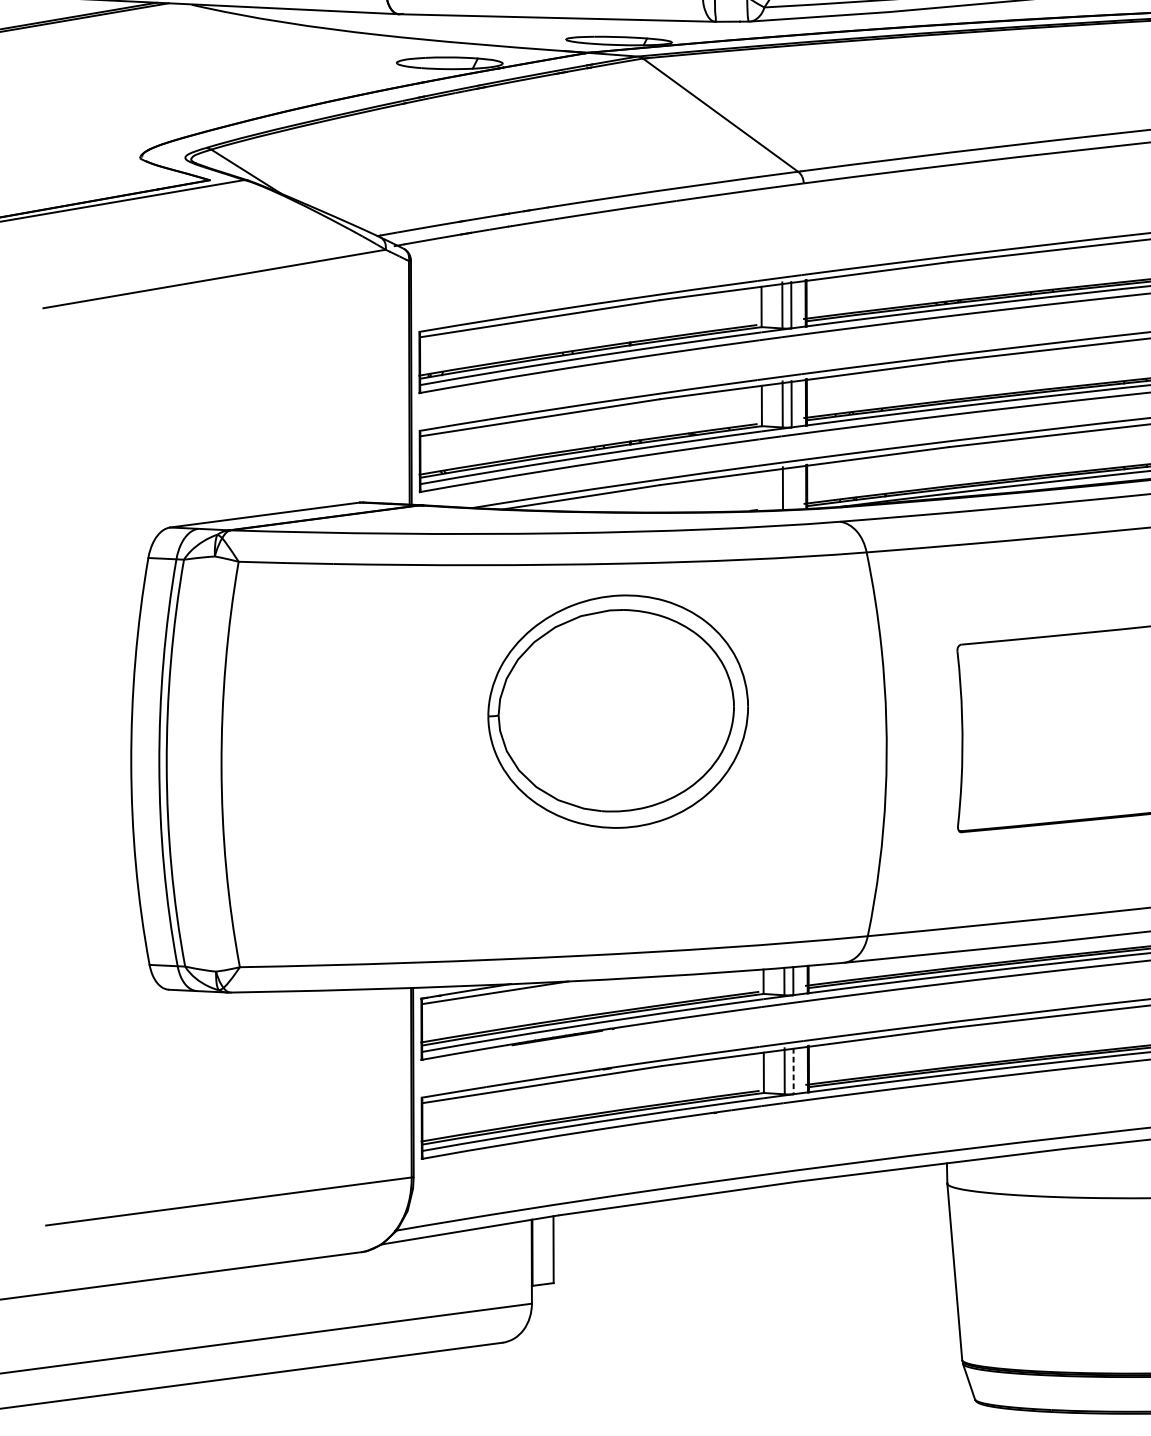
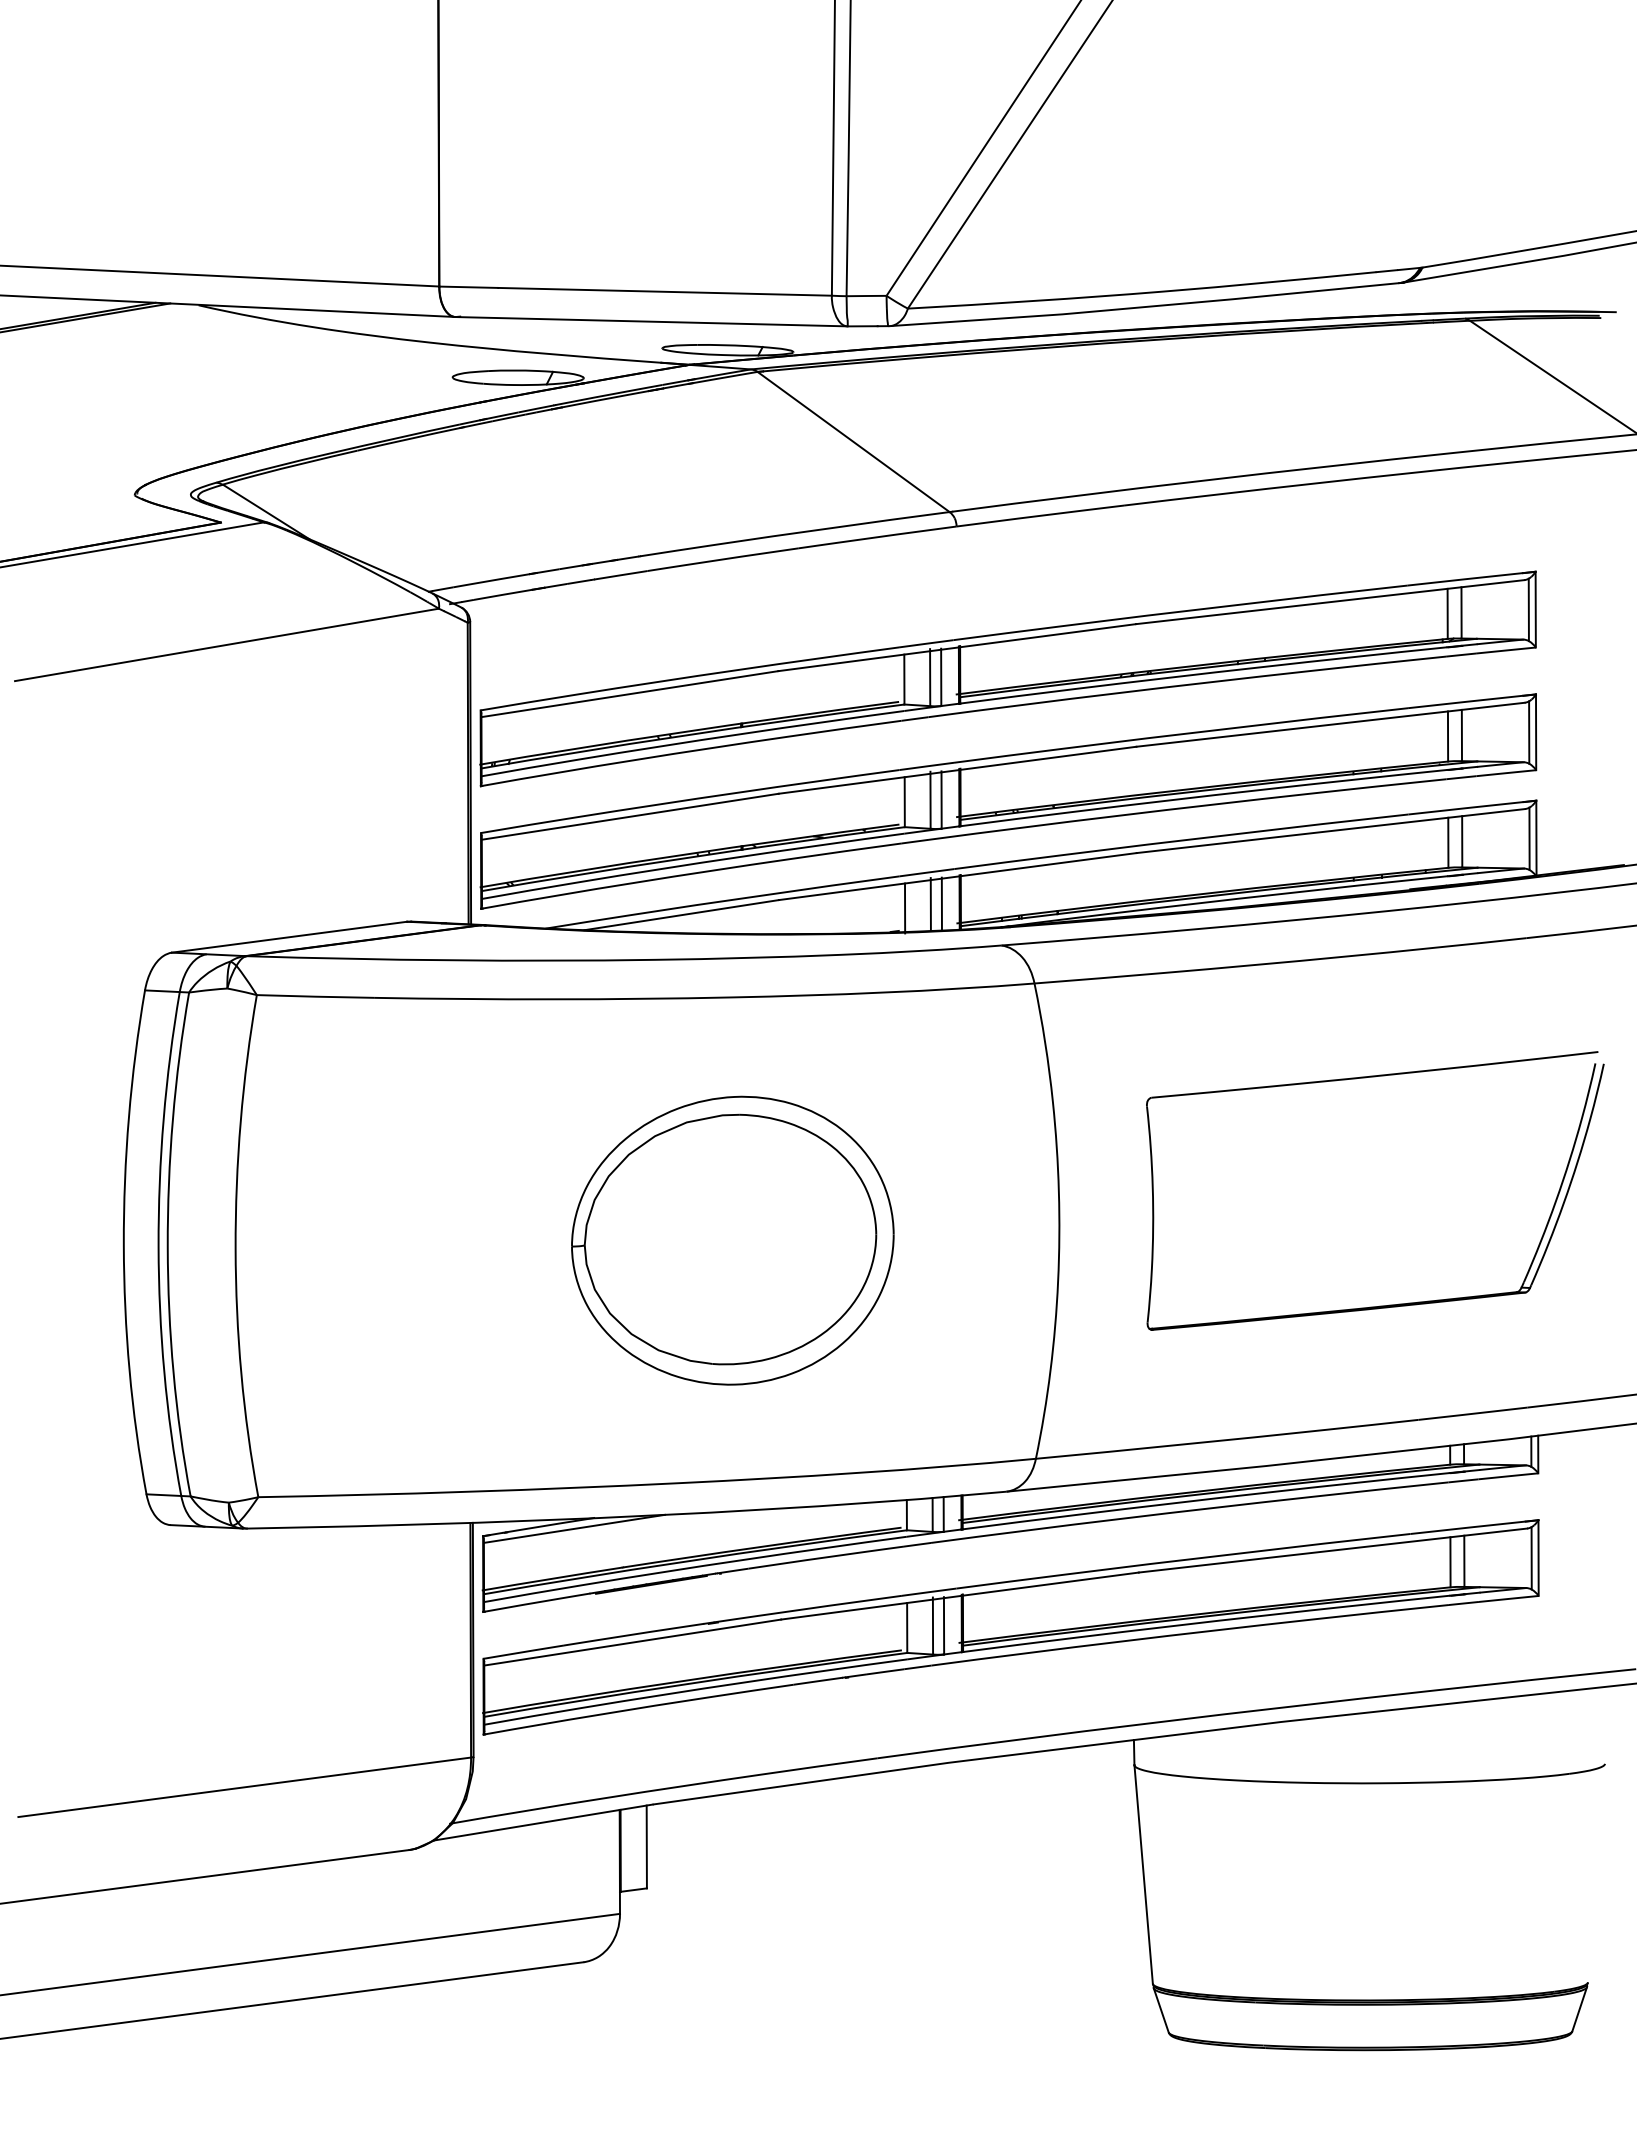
line: (791, 487) -> (941, 903), added
line: (762, 491) -> (905, 908), added
part: (617, 711) -> (732, 1240), moved
line: (793, 1070) -> (944, 1625), dashed -> solid

